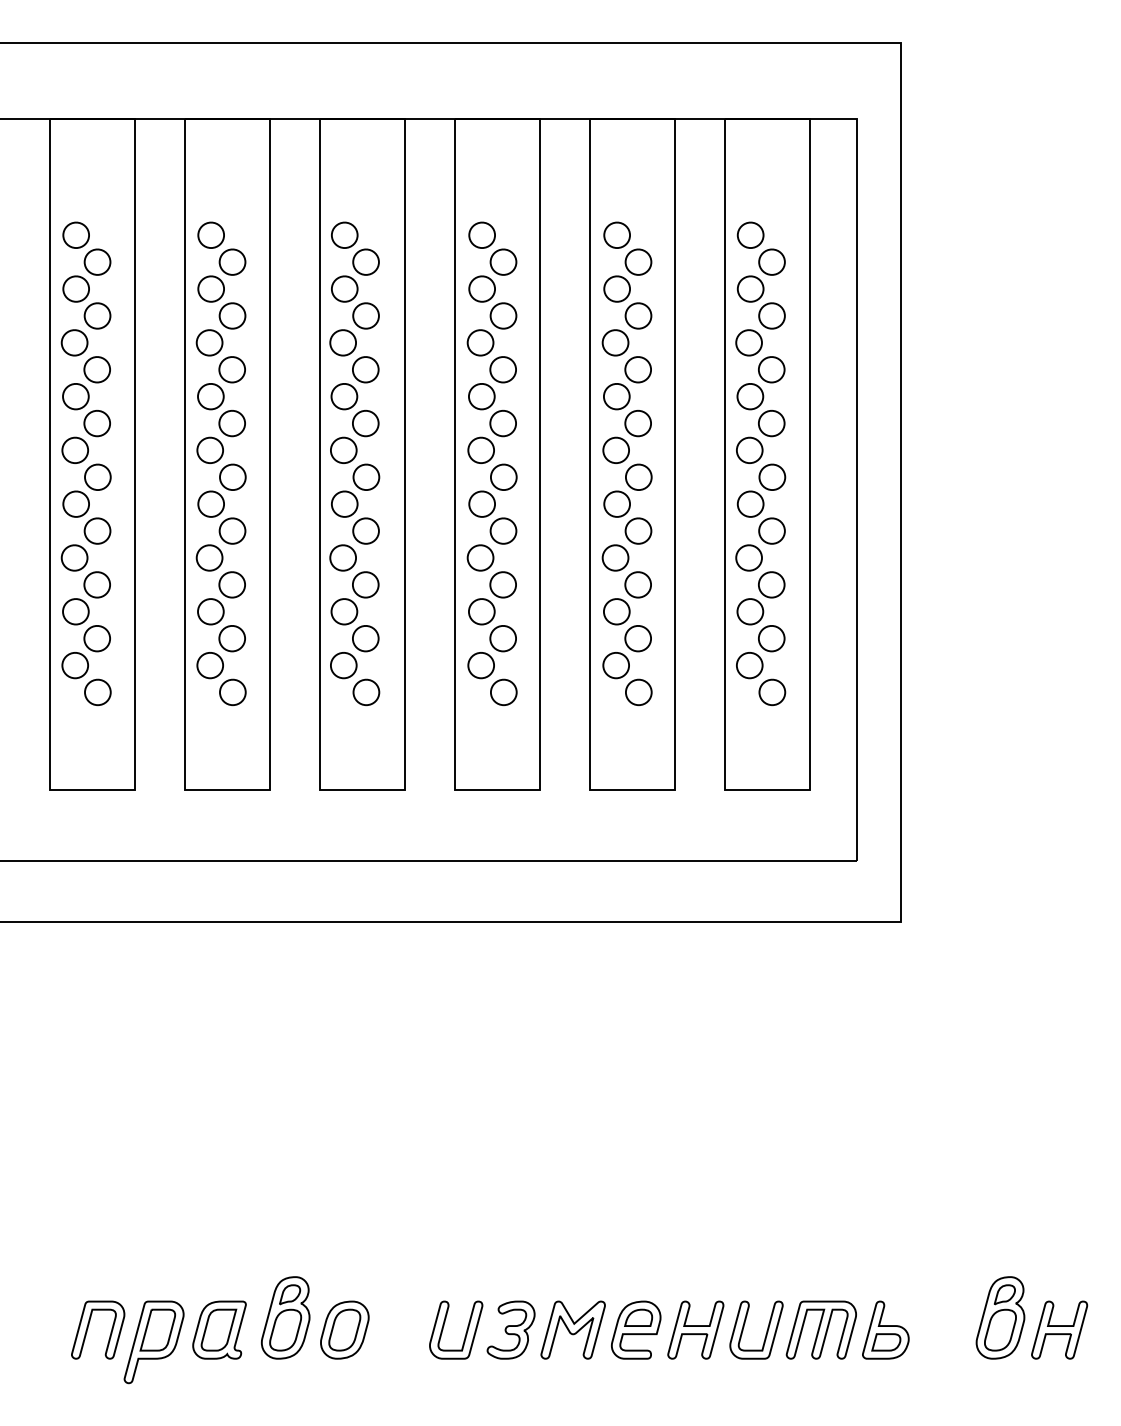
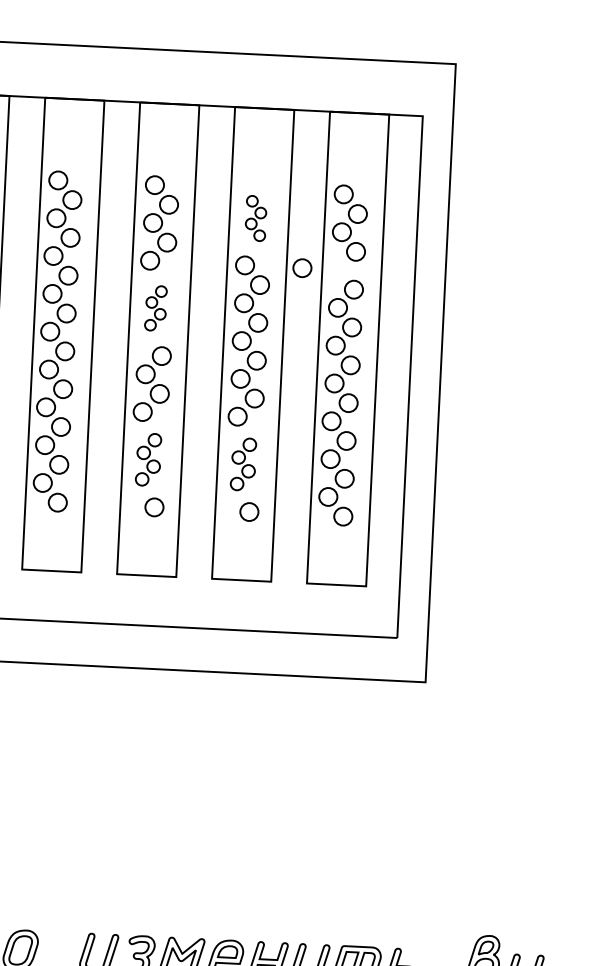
part: (627, 275) -> (255, 218), size x0.6
part: (748, 342) -> (302, 267), moved
part: (491, 409) -> (155, 308), size x0.6
part: (491, 625) -> (148, 459), size x0.7
part: (626, 625) -> (243, 464), size x0.7

